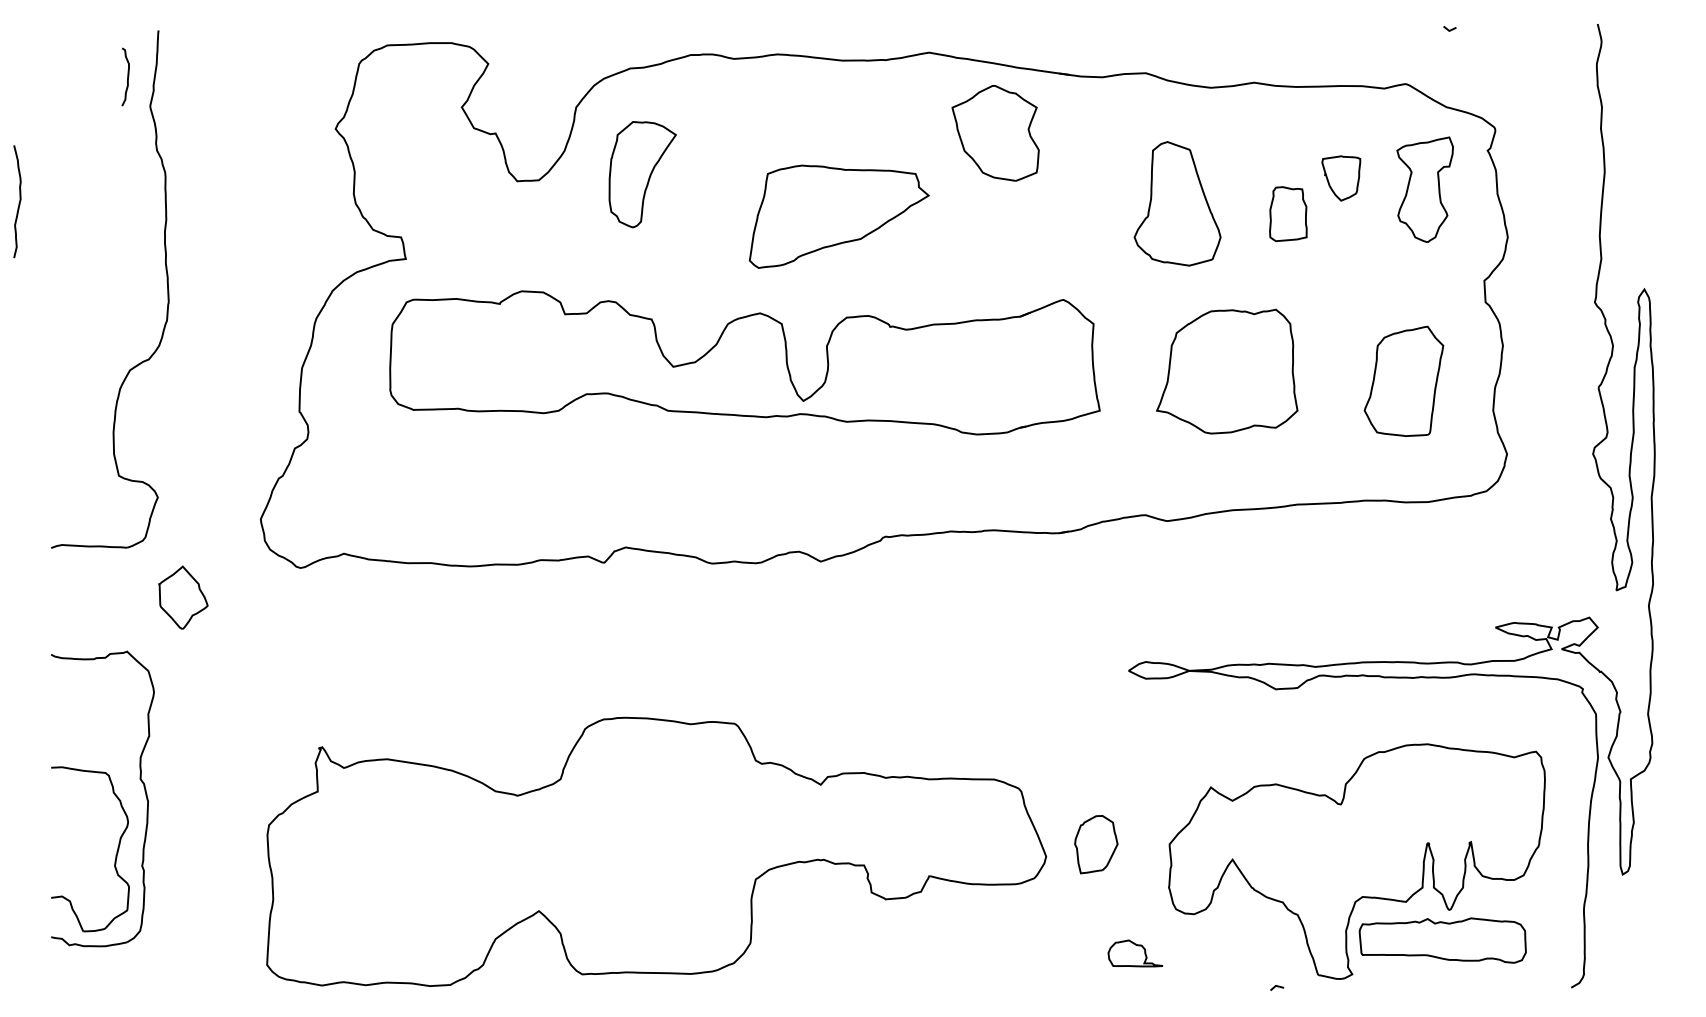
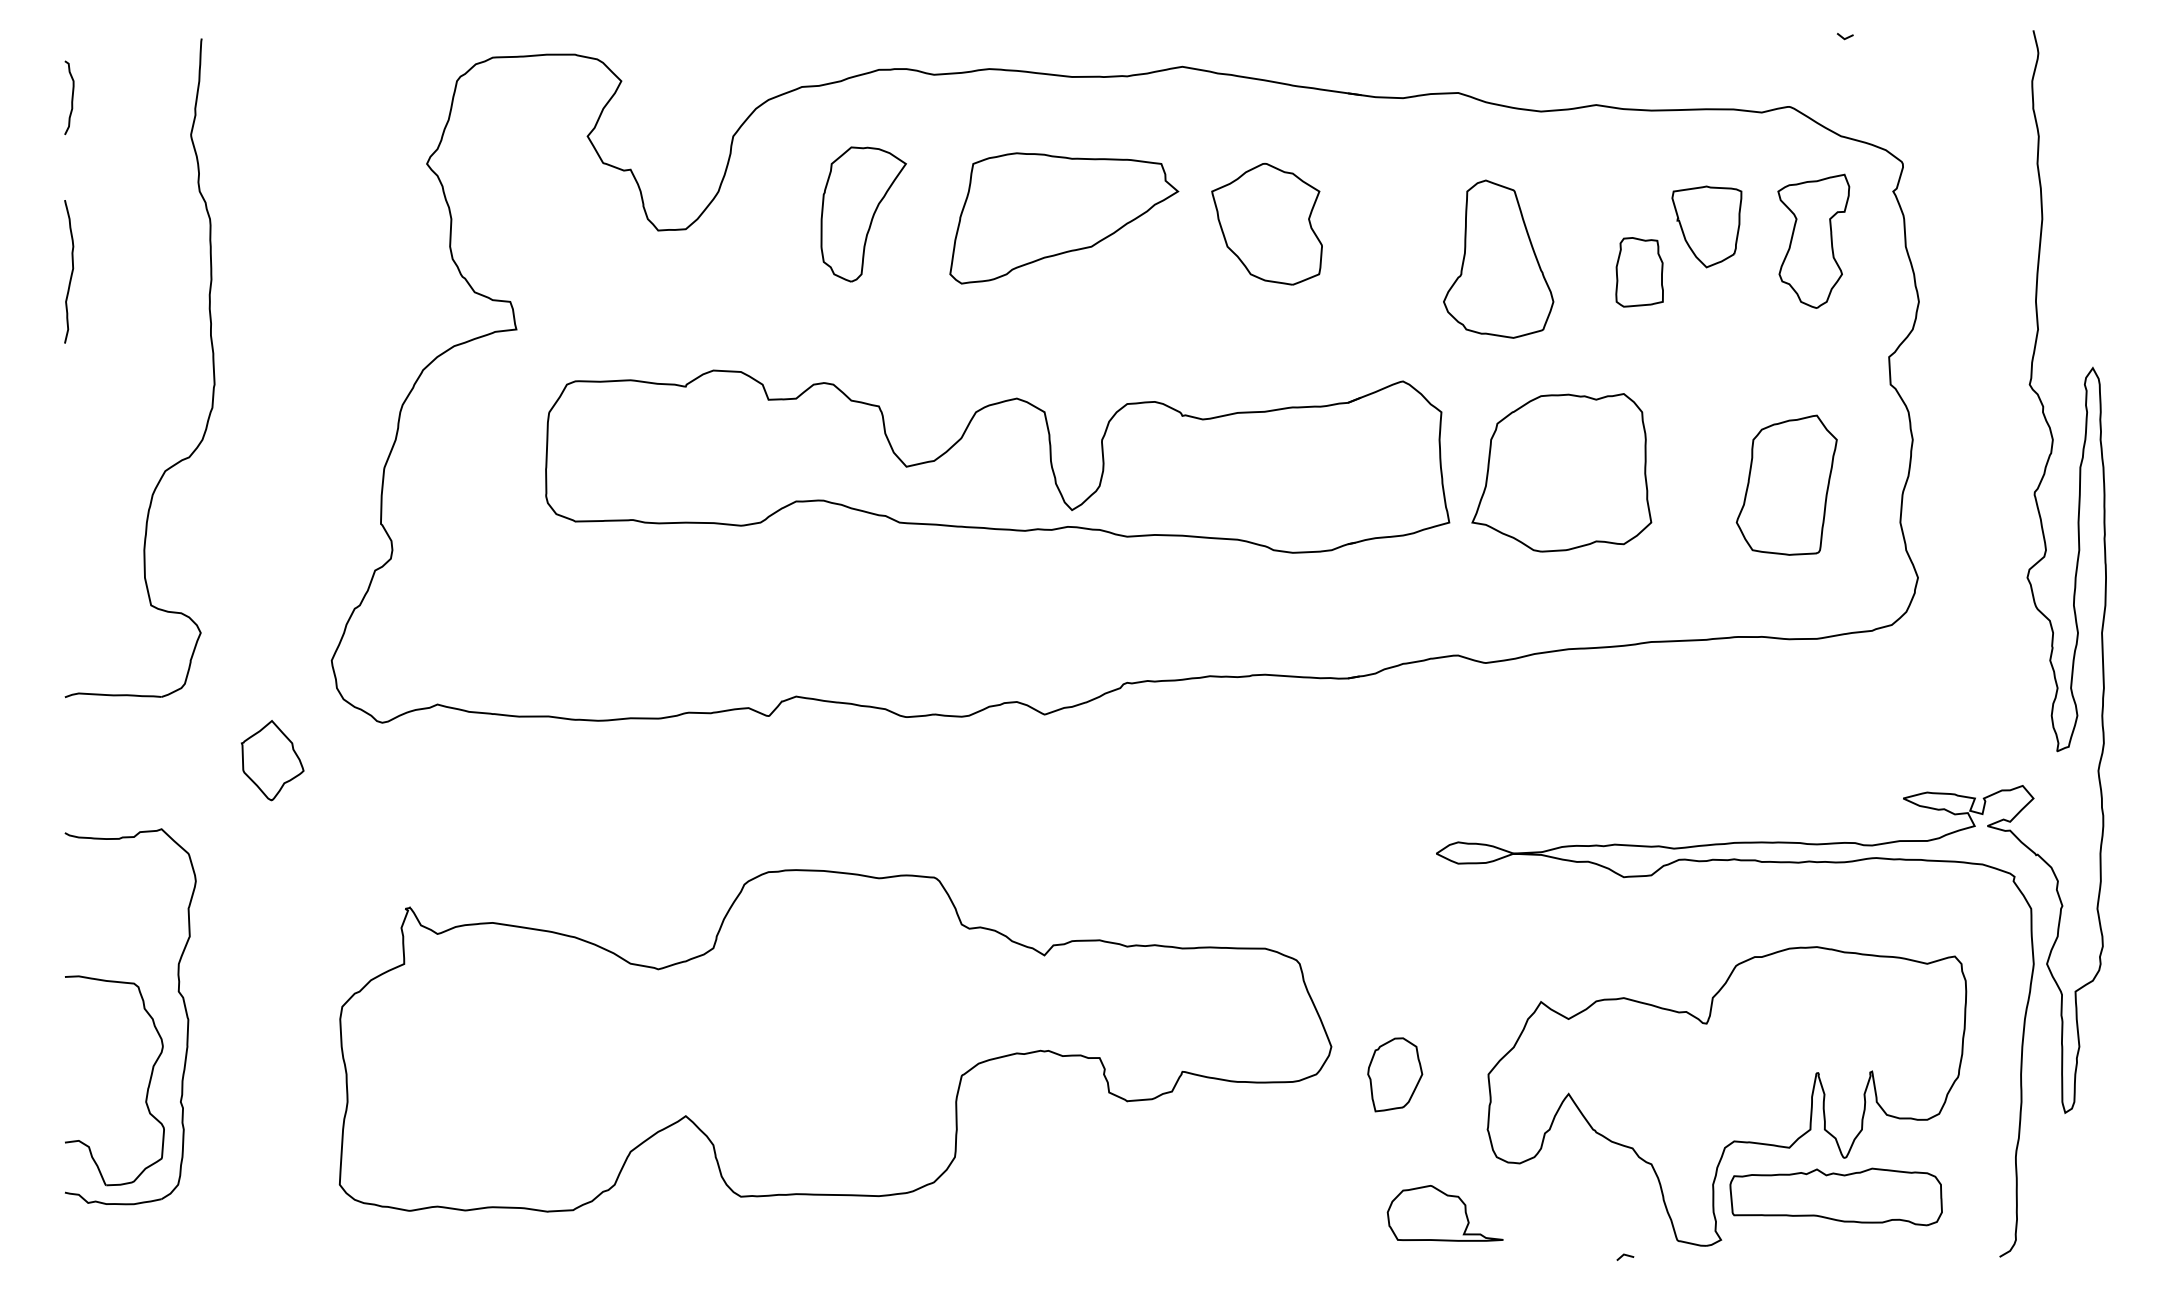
curve: (127, 76) -> (71, 97), moved
part: (995, 133) -> (1266, 224), moved
part: (642, 174) -> (863, 214), moved
part: (1341, 178) -> (1707, 226), size x1.43
curve: (19, 201) -> (71, 271), moved
part: (838, 216) -> (1063, 218), moved
part: (744, 362) -> (997, 461), moved
part: (183, 597) -> (272, 760), moved
part: (656, 851) -> (835, 1040), moved
part: (1135, 953) -> (1445, 1213), size x1.67

